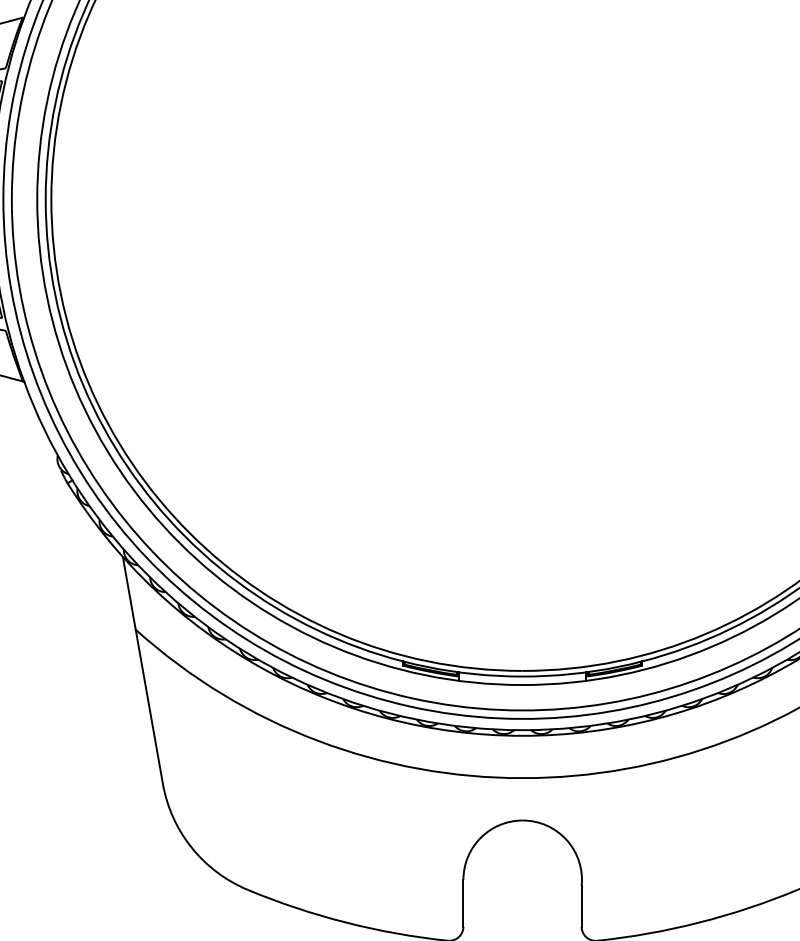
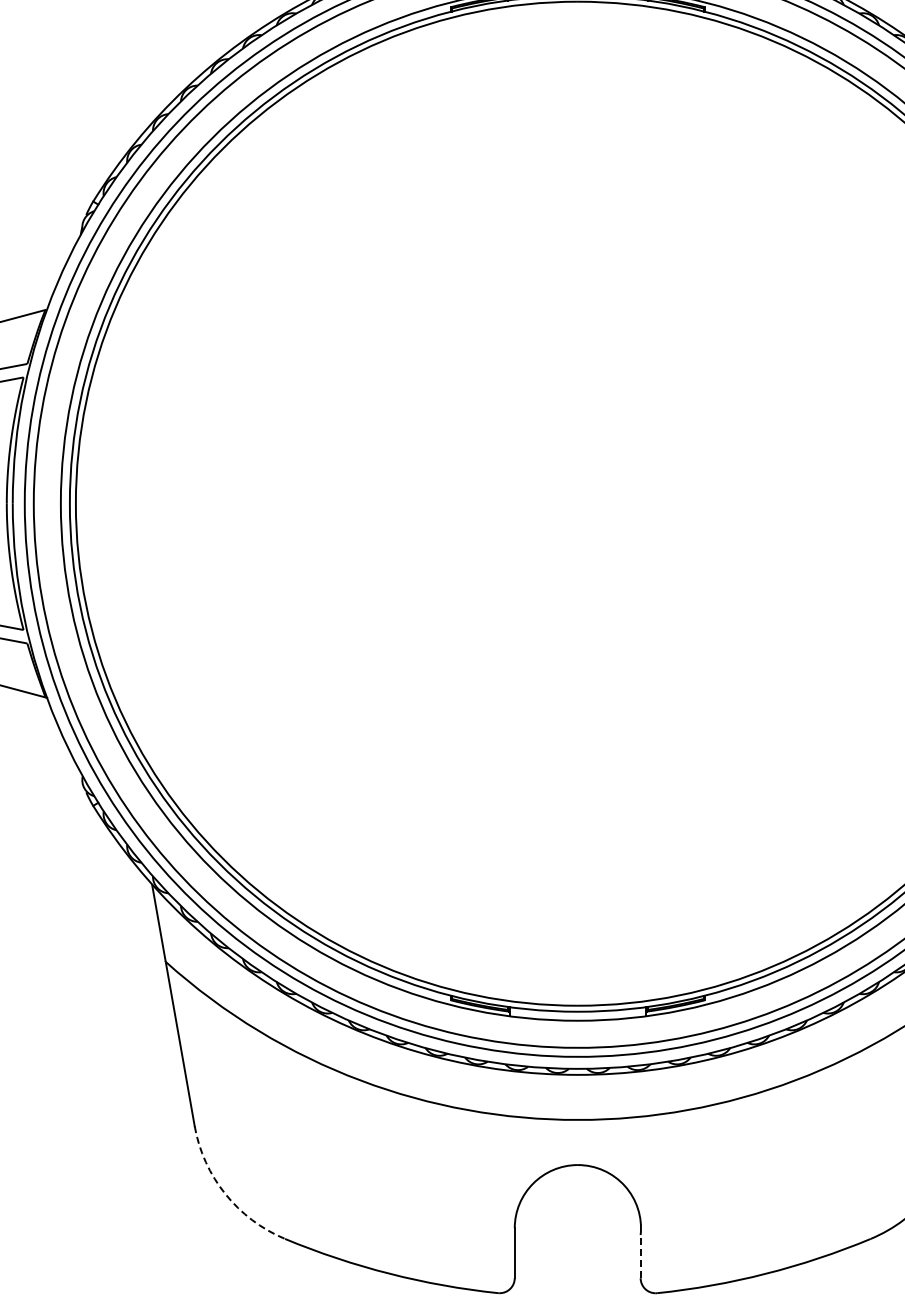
arc: (191, 848) -> (225, 1194), solid -> dashed
line: (581, 906) -> (640, 1256), solid -> dashed

